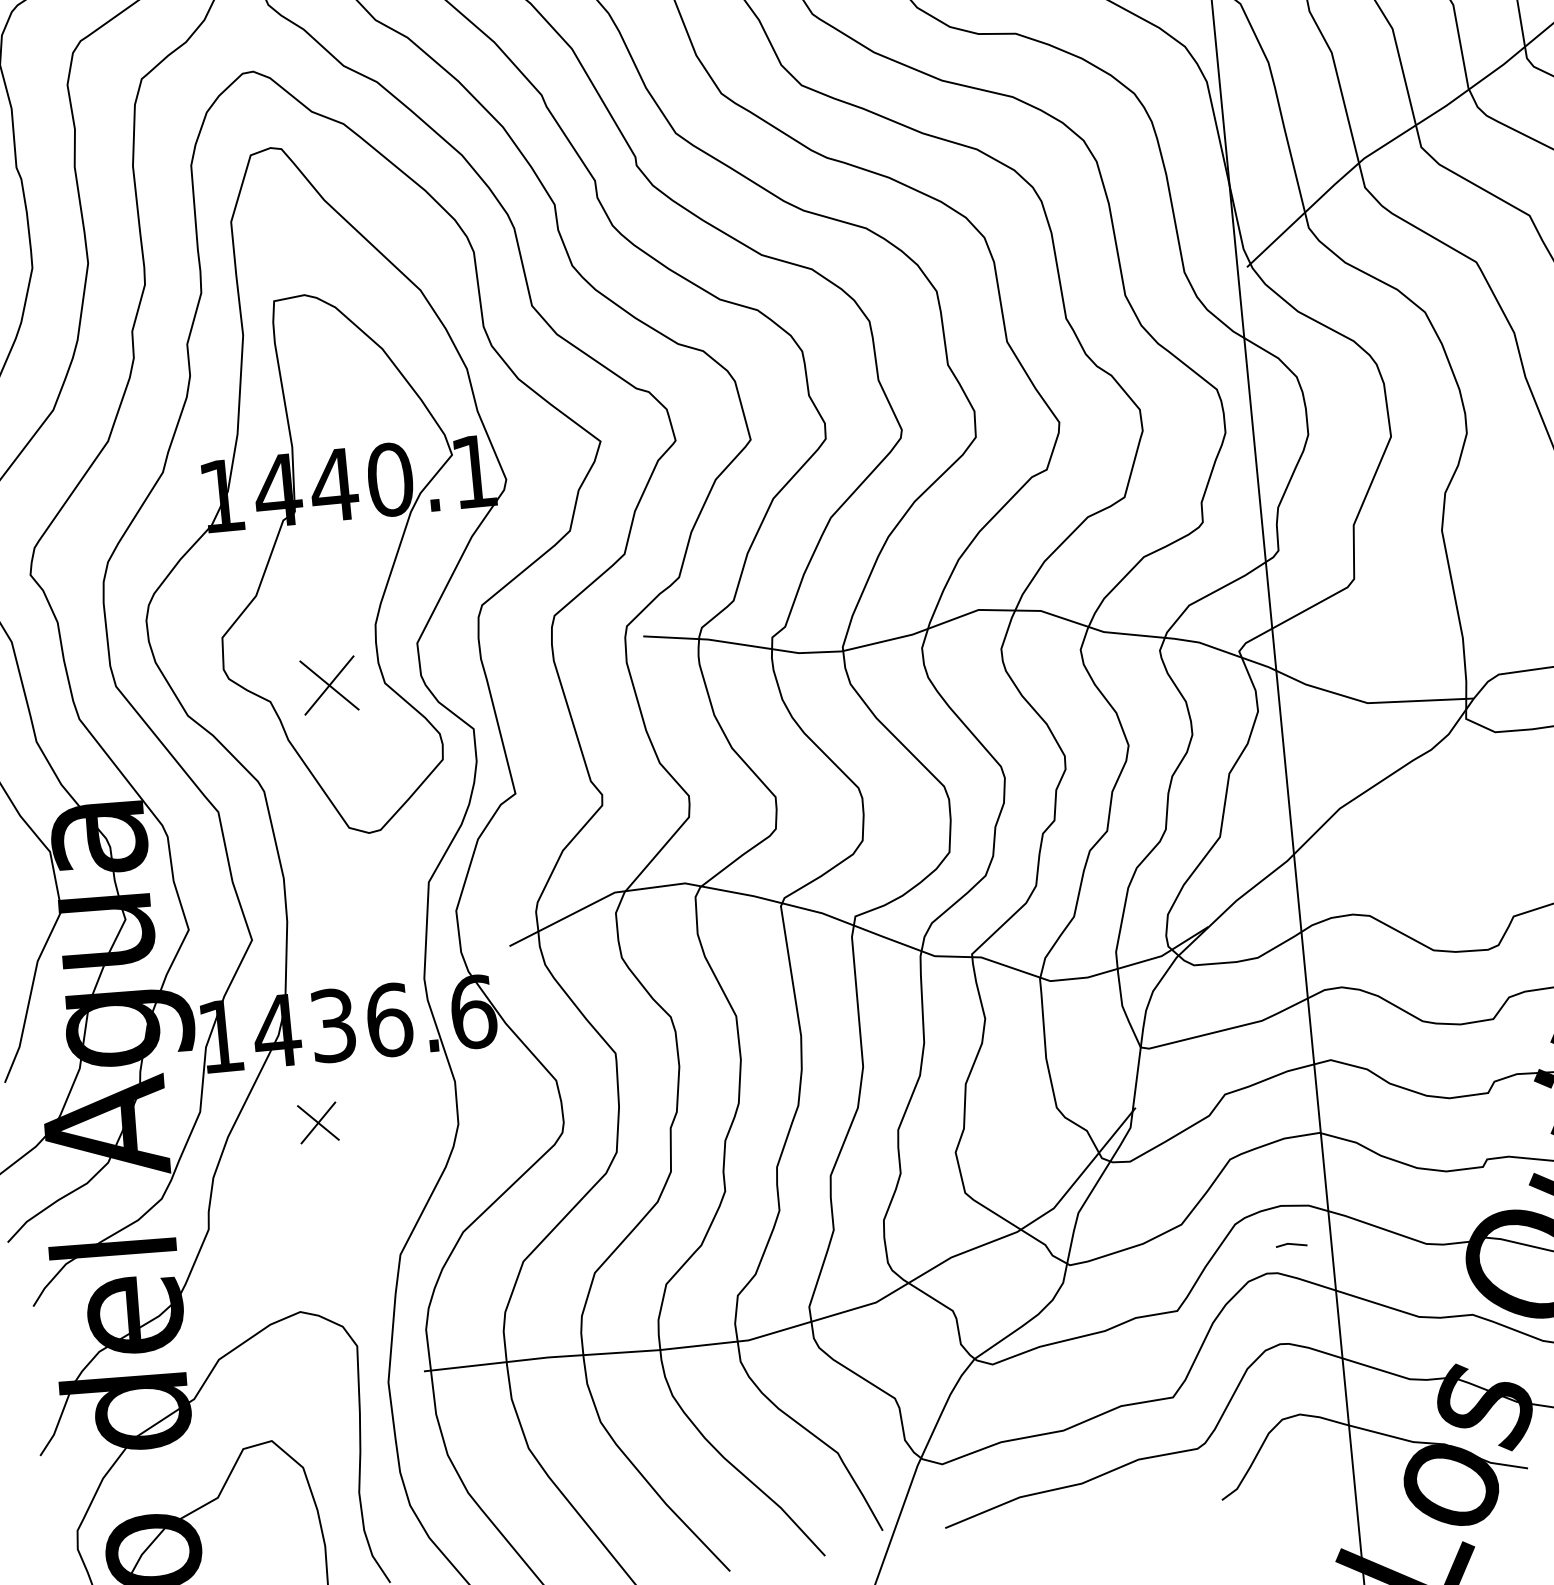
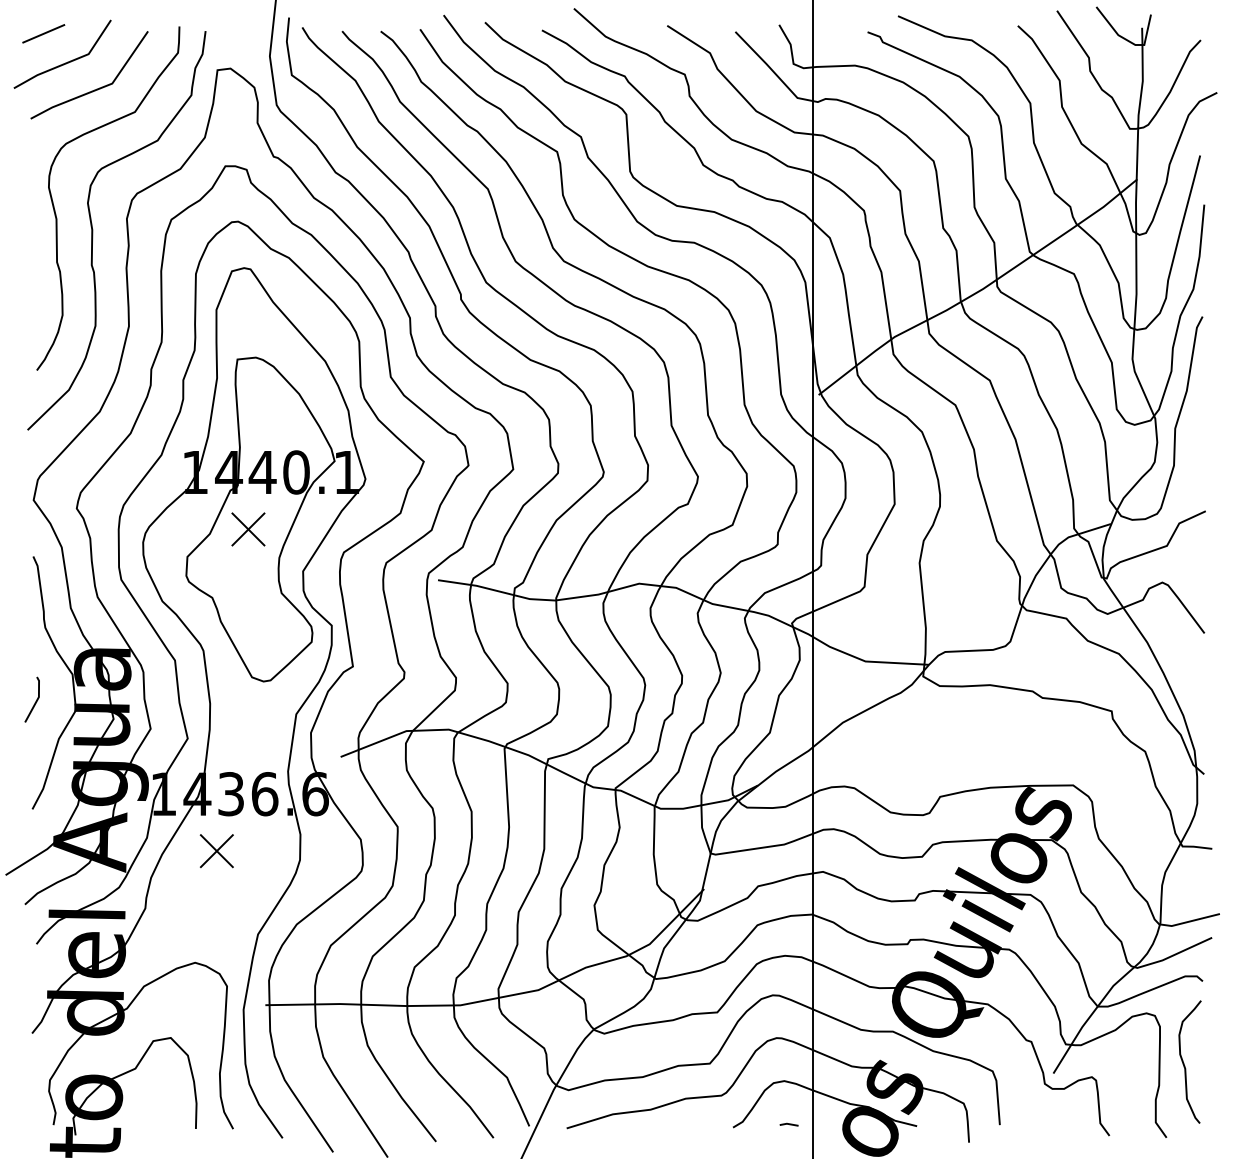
part: (329, 685) -> (248, 529), moved
part: (317, 1123) -> (216, 851), size x1.43
line: (1290, 1244) -> (788, 1124), moved

